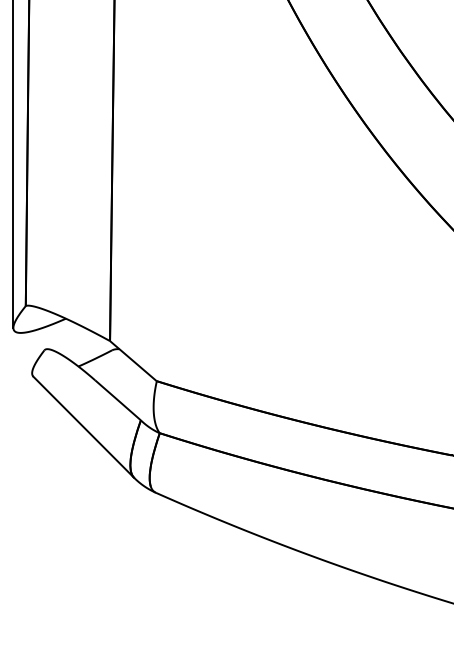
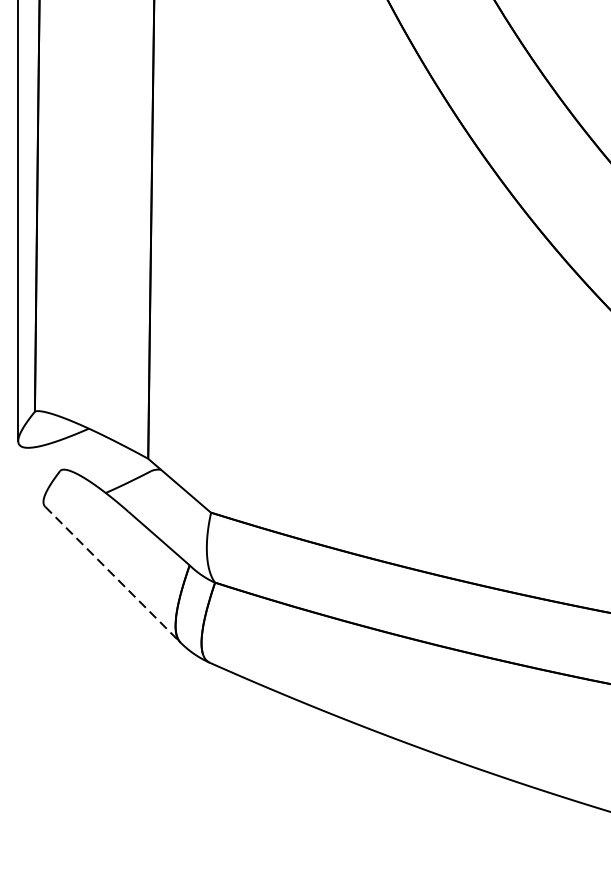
line: (84, 427) -> (113, 574), solid -> dashed

